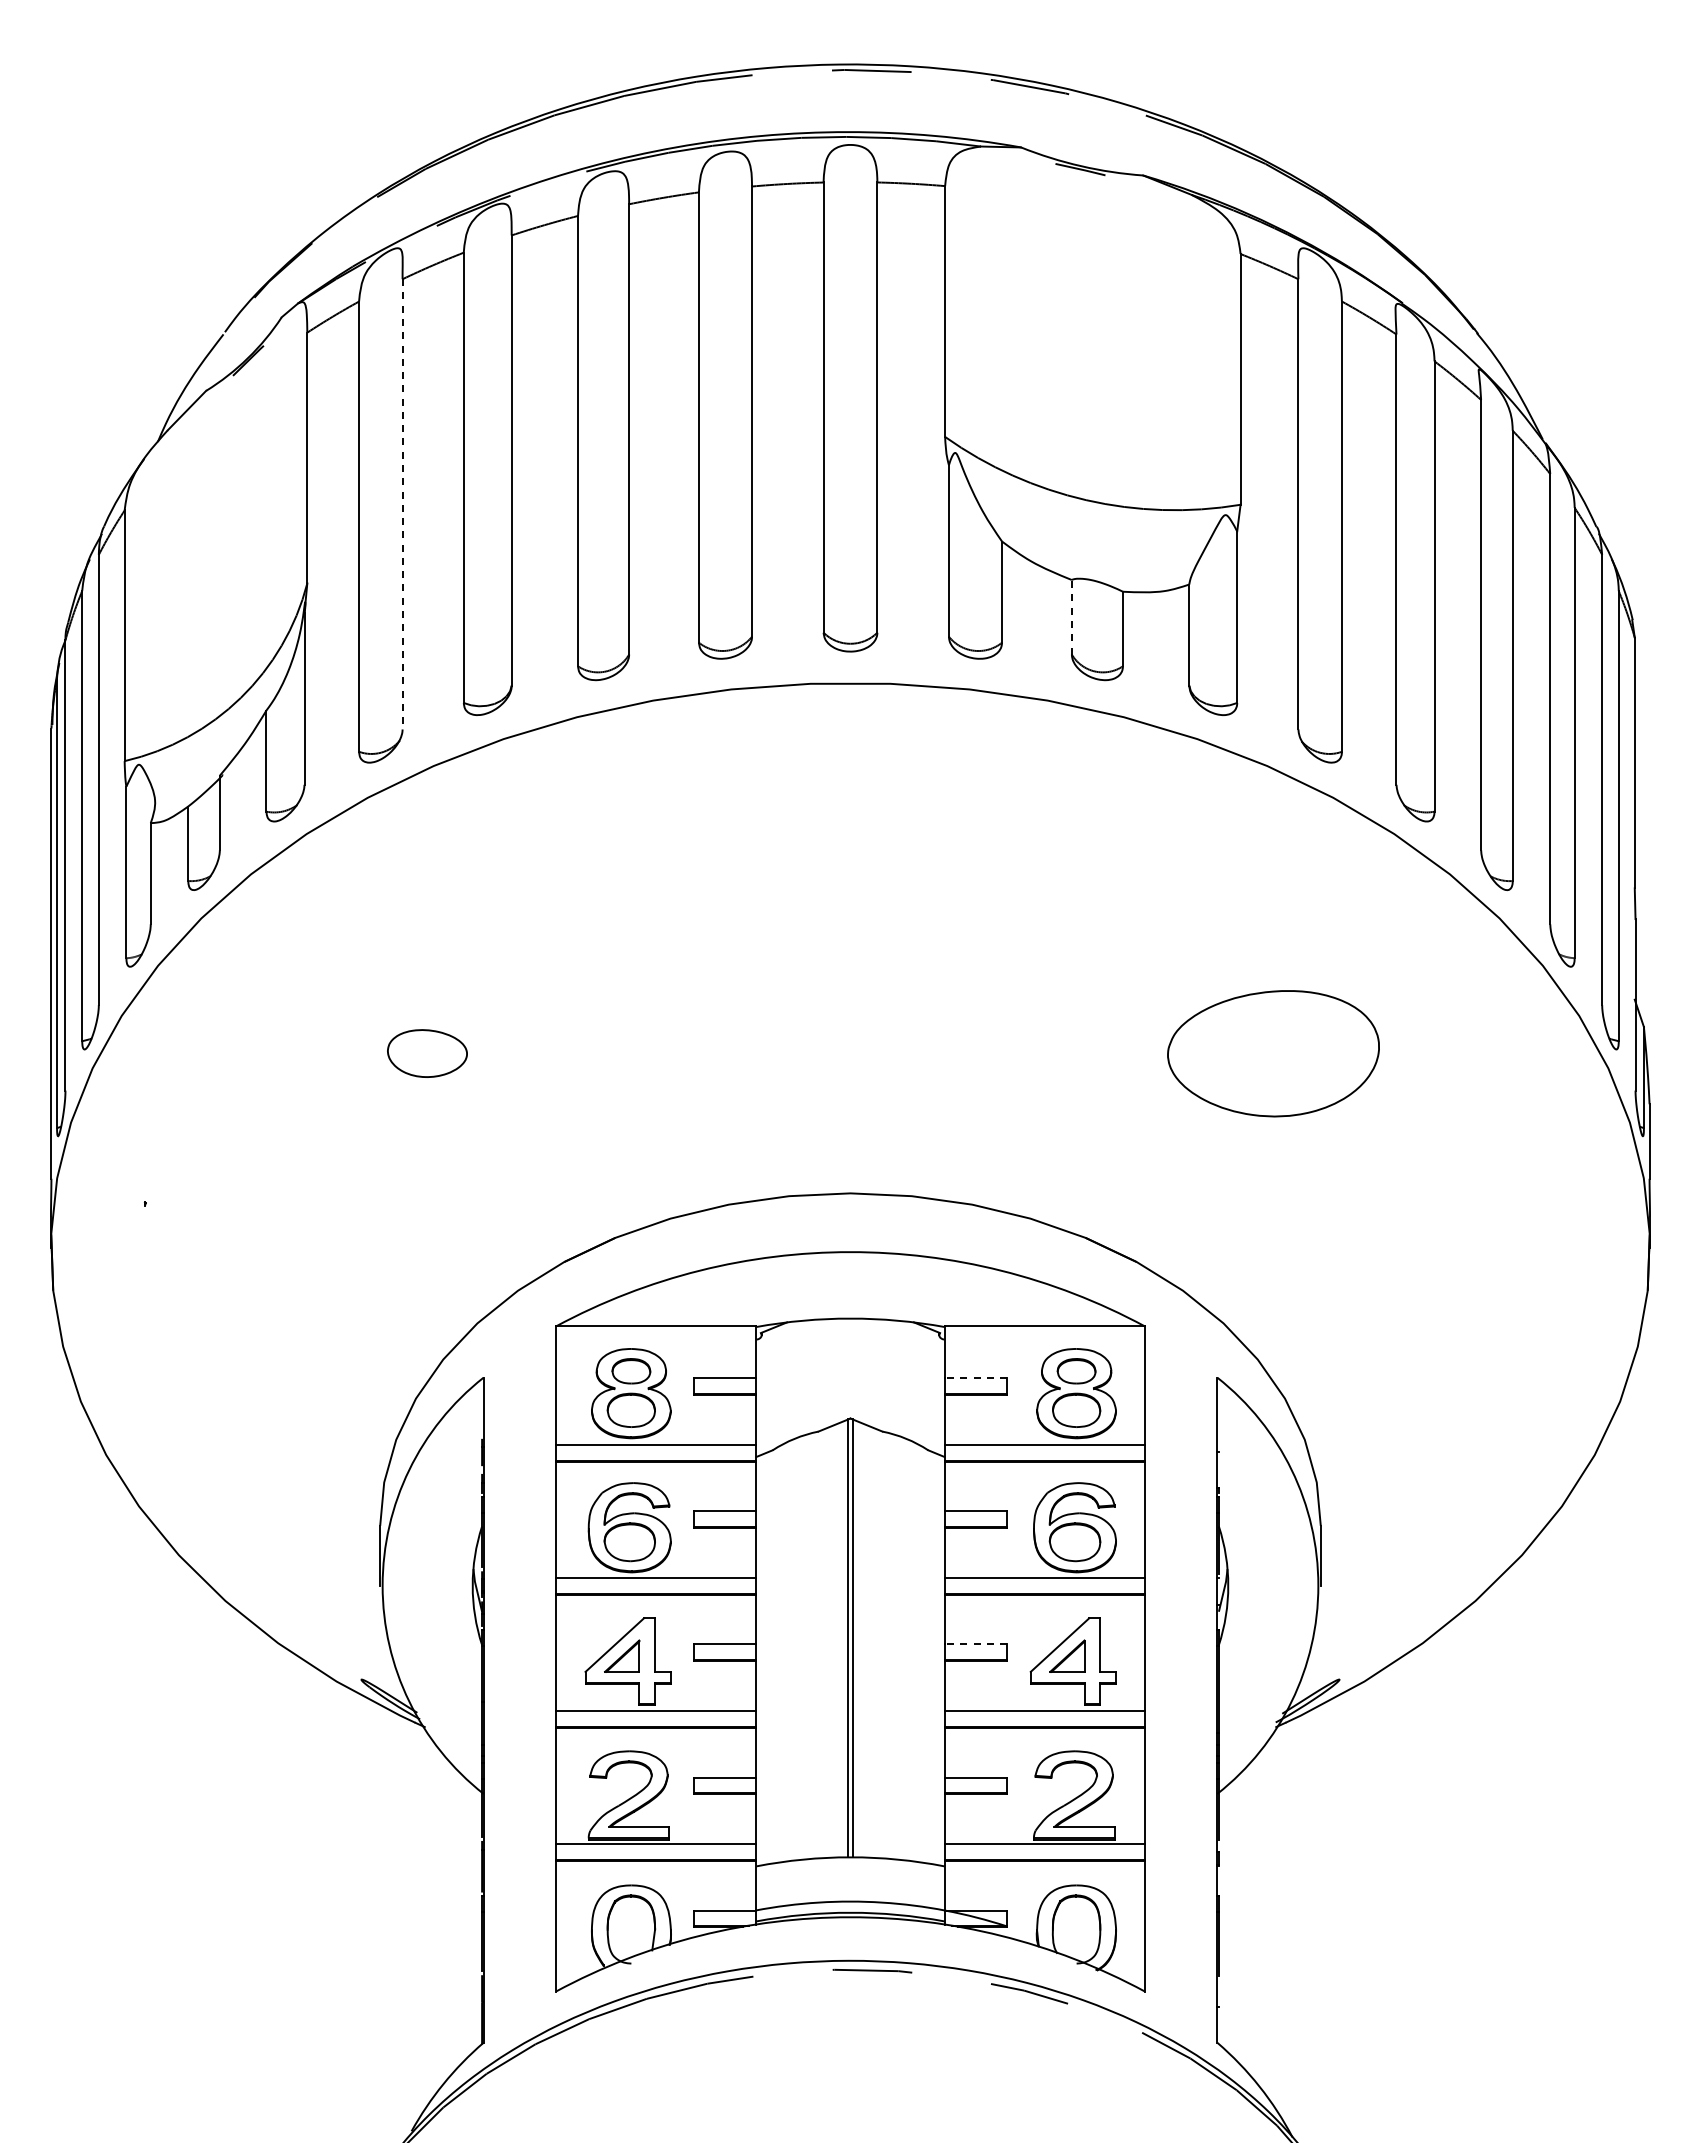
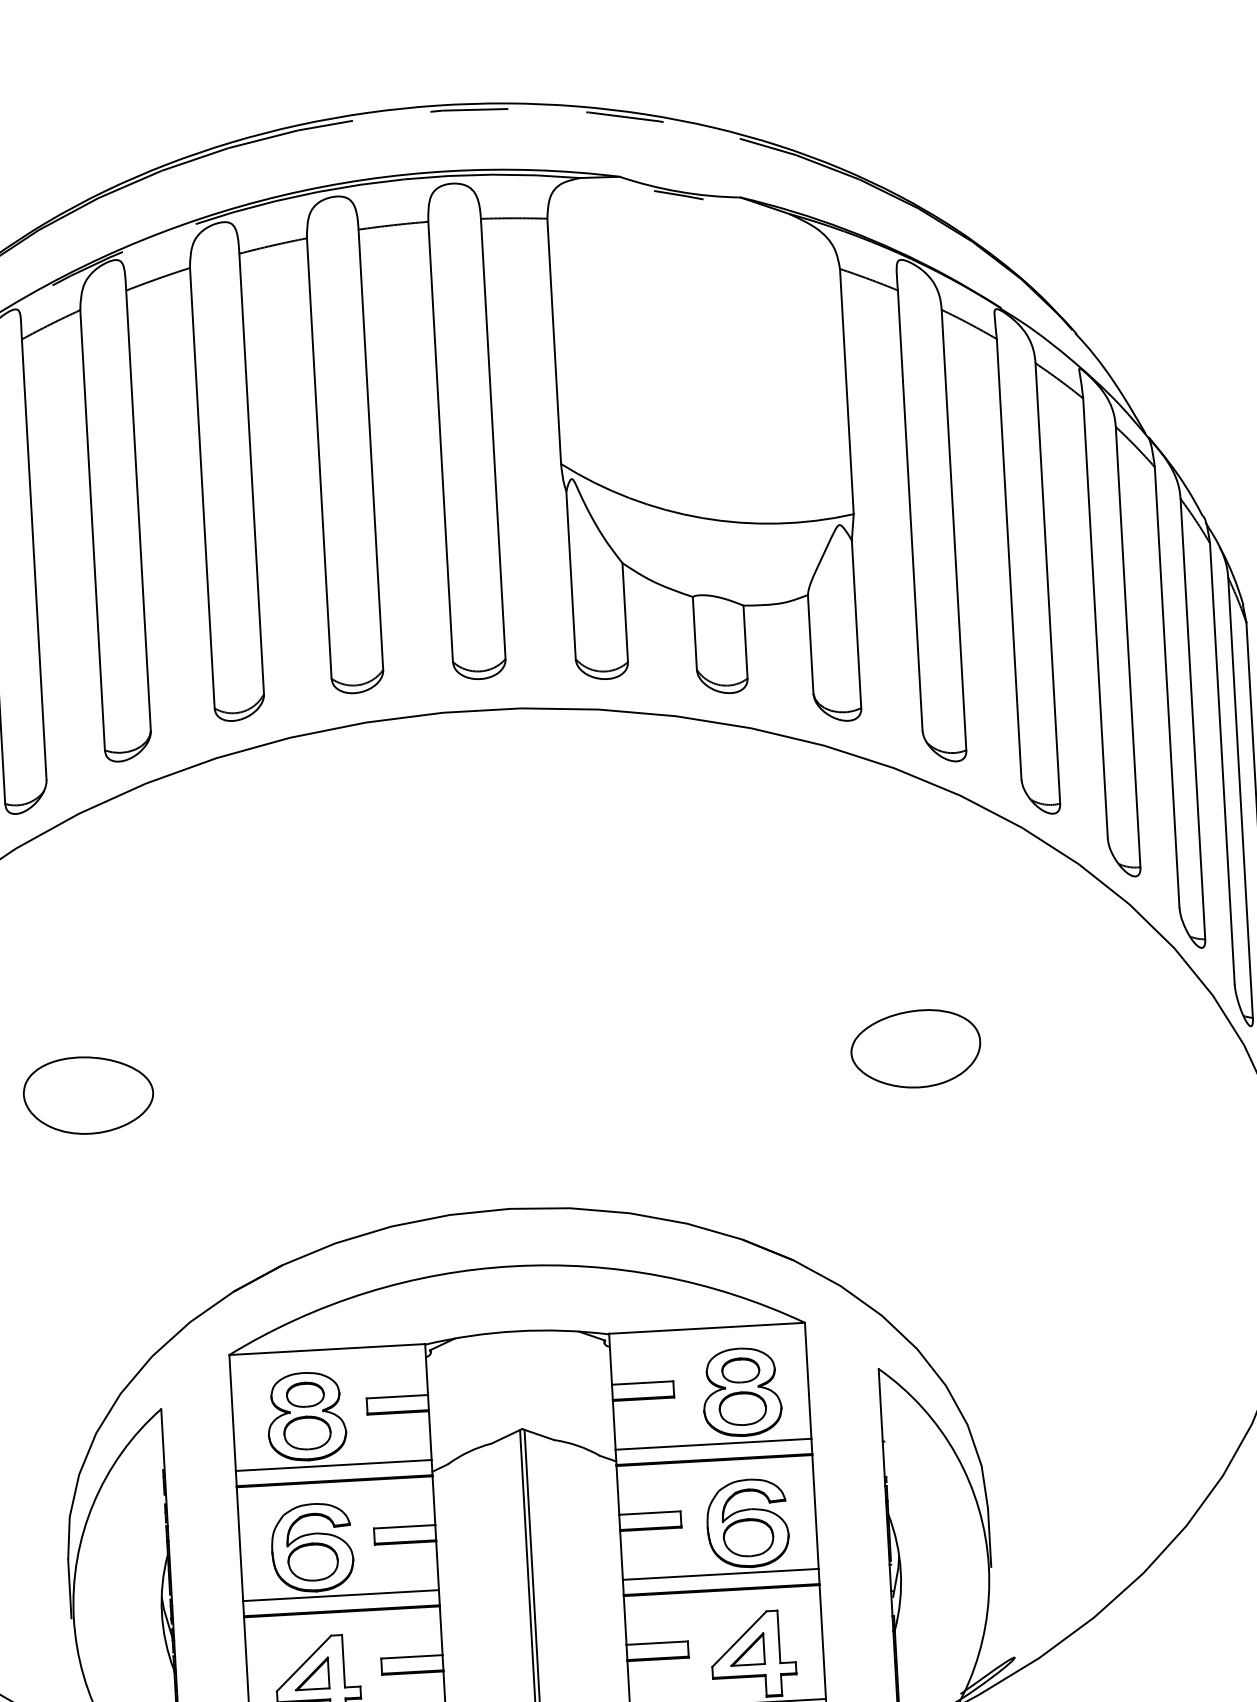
line: (402, 504) -> (34, 559), dashed -> solid
line: (1071, 616) -> (694, 632), dashed -> solid
part: (427, 1053) -> (88, 1095), size x1.67
part: (1273, 1053) -> (915, 1048), size x0.62
line: (975, 1378) -> (642, 1383), dashed -> solid
line: (975, 1644) -> (656, 1643), dashed -> solid

